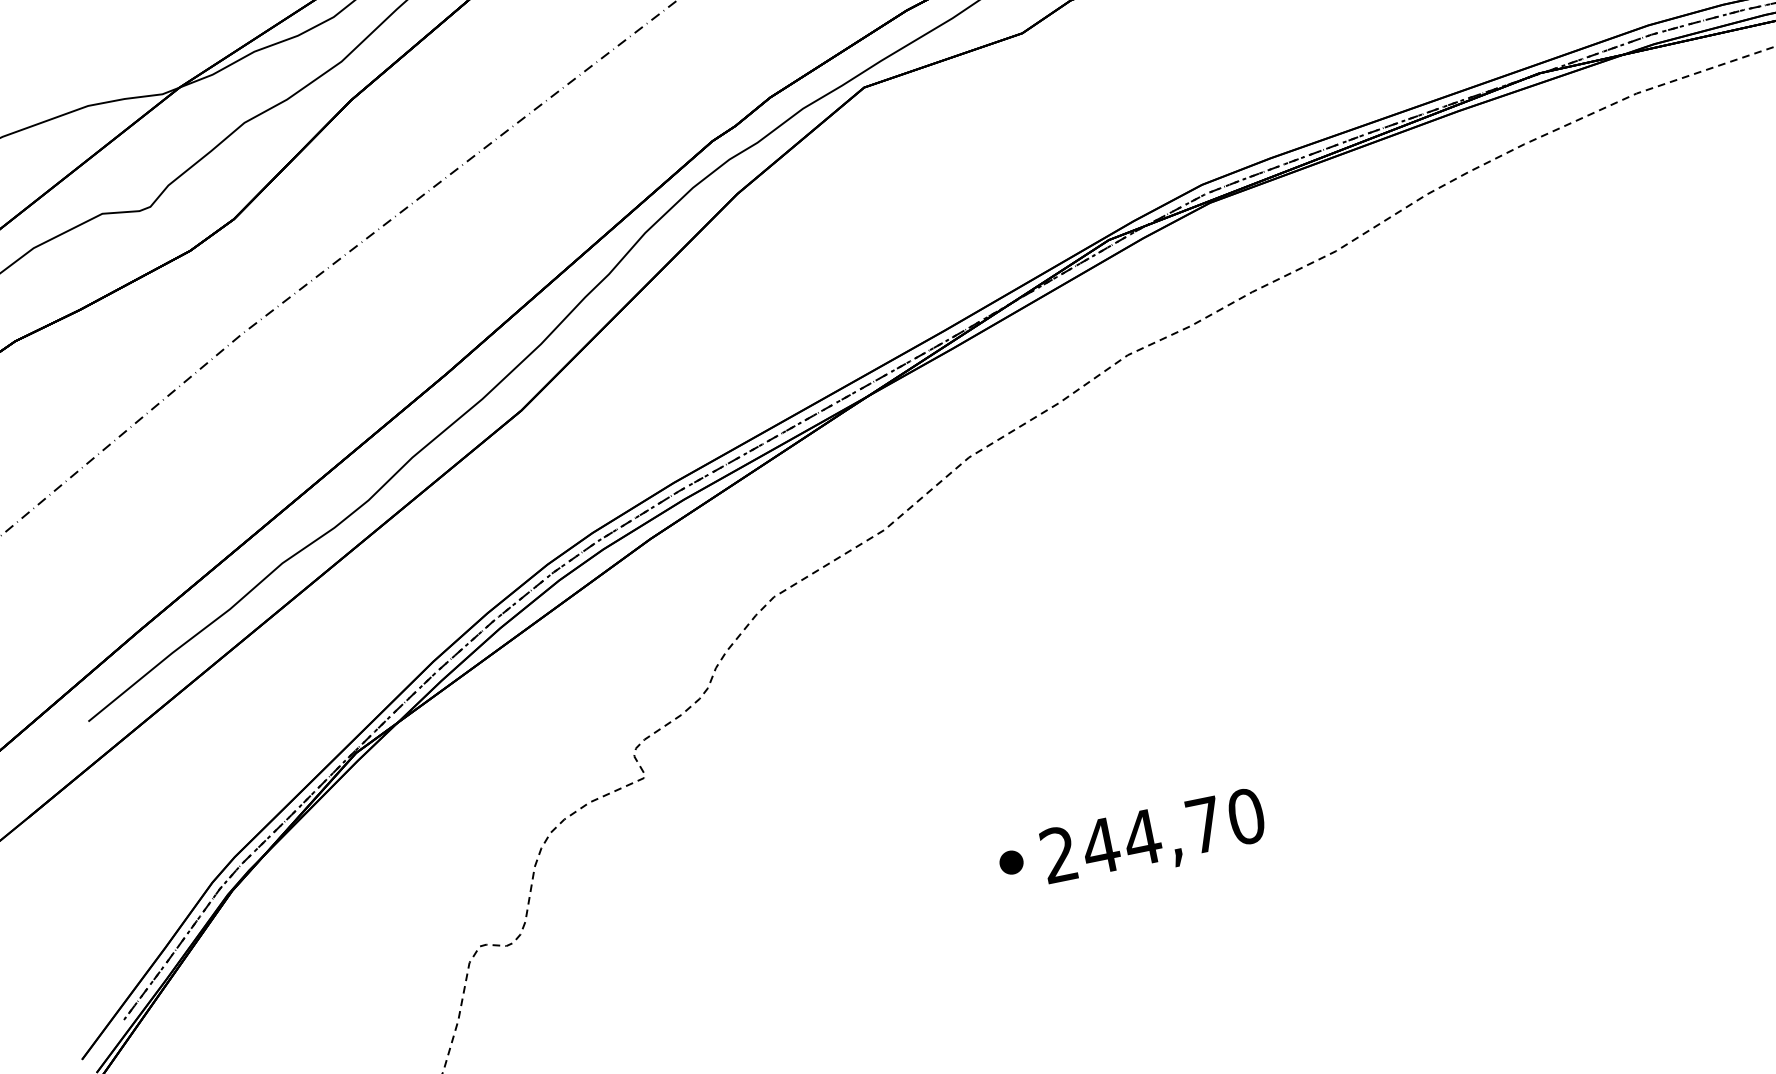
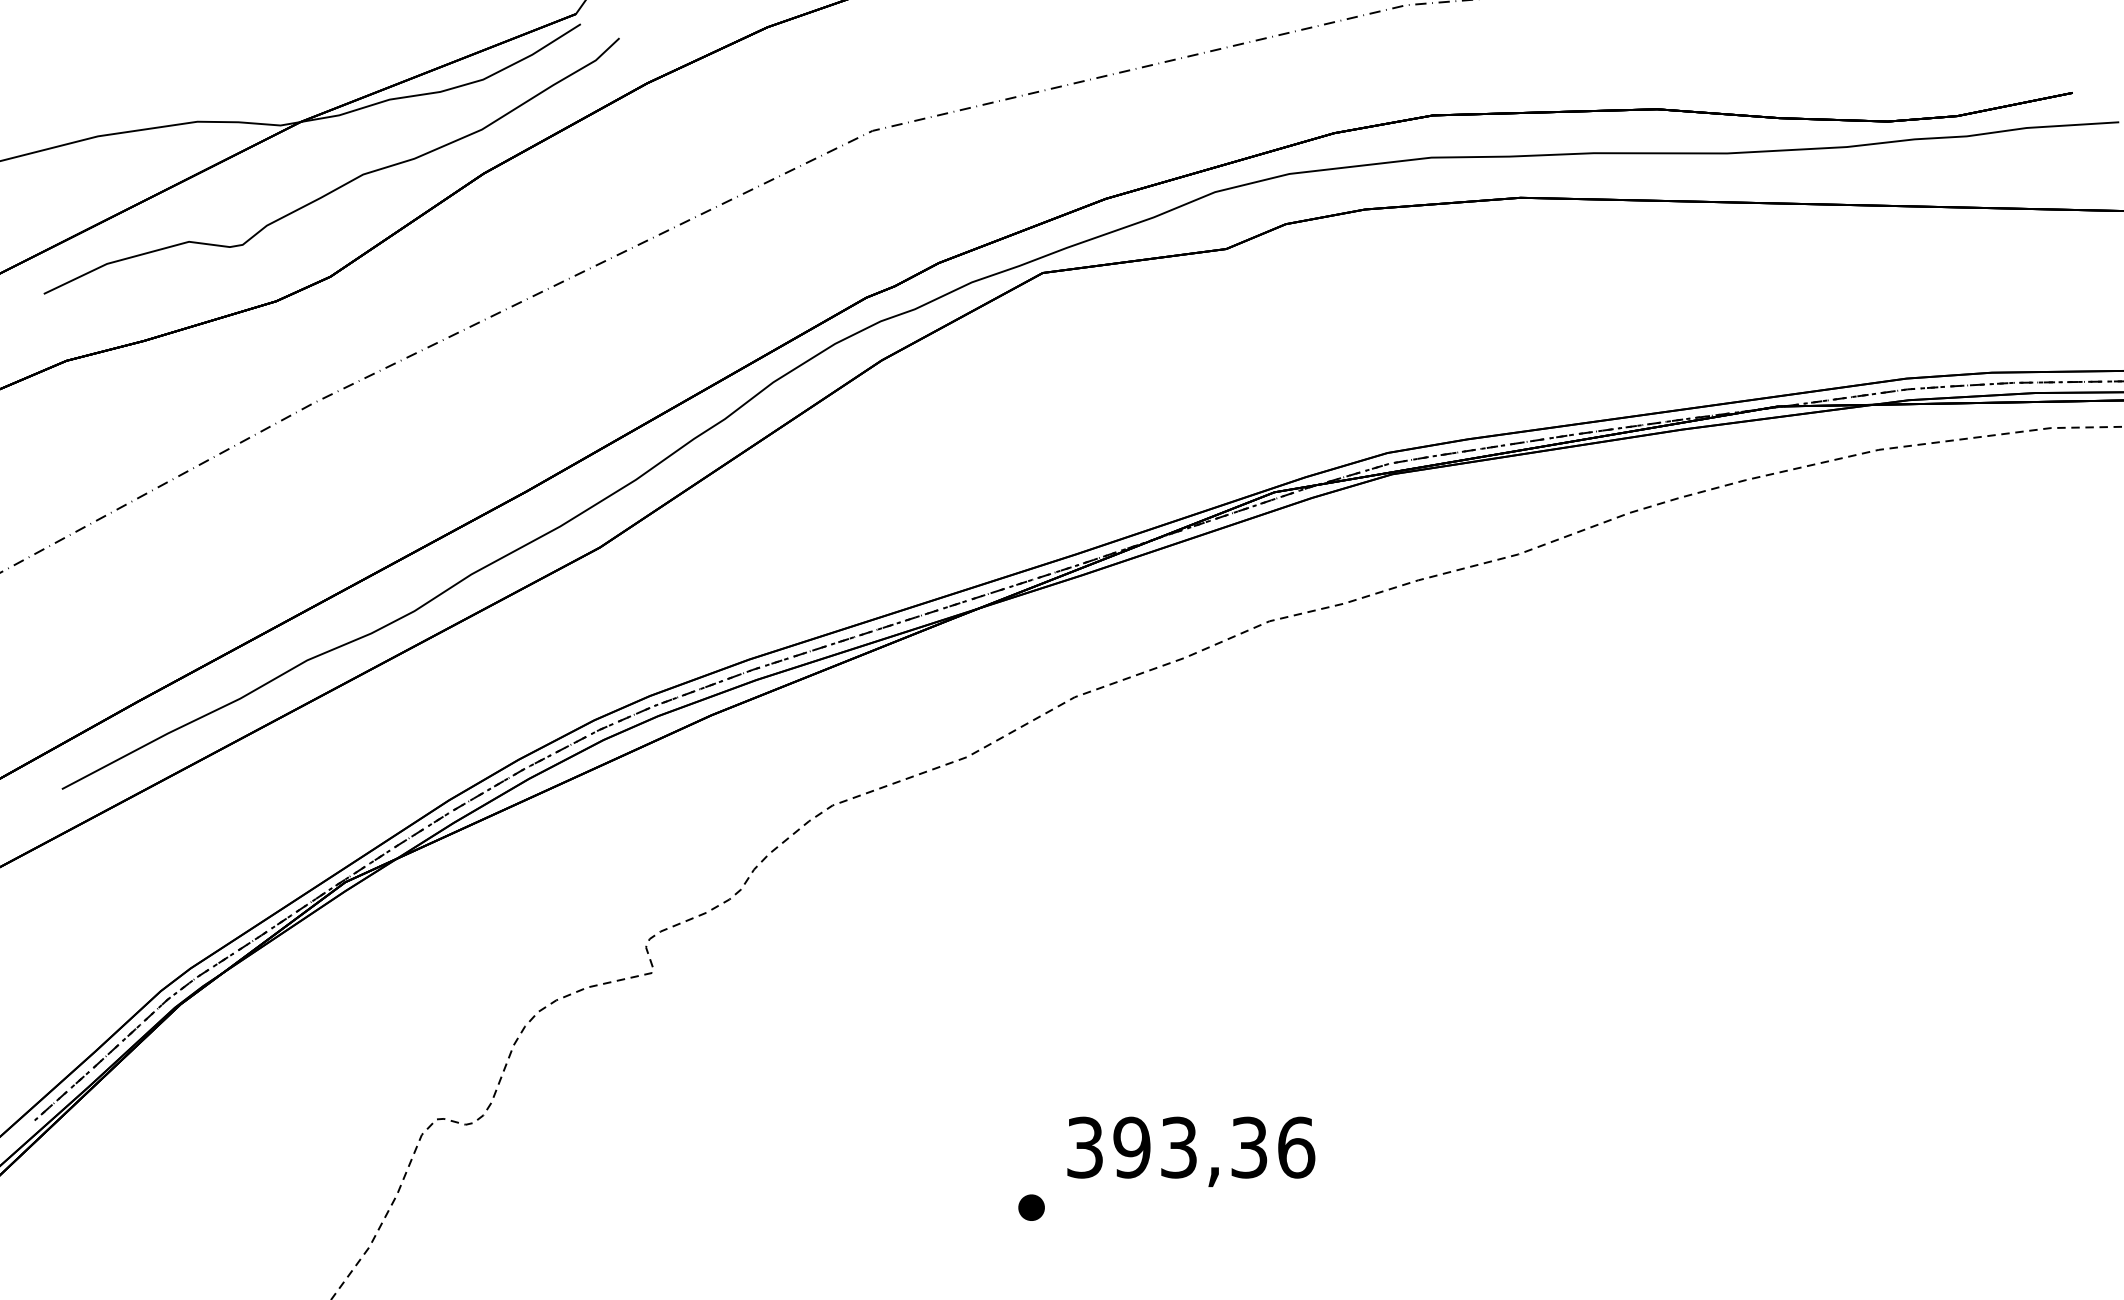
text: (1153, 835) -> (1191, 1147), 244,70 -> 393,36
part: (1011, 862) -> (1031, 1207), moved

